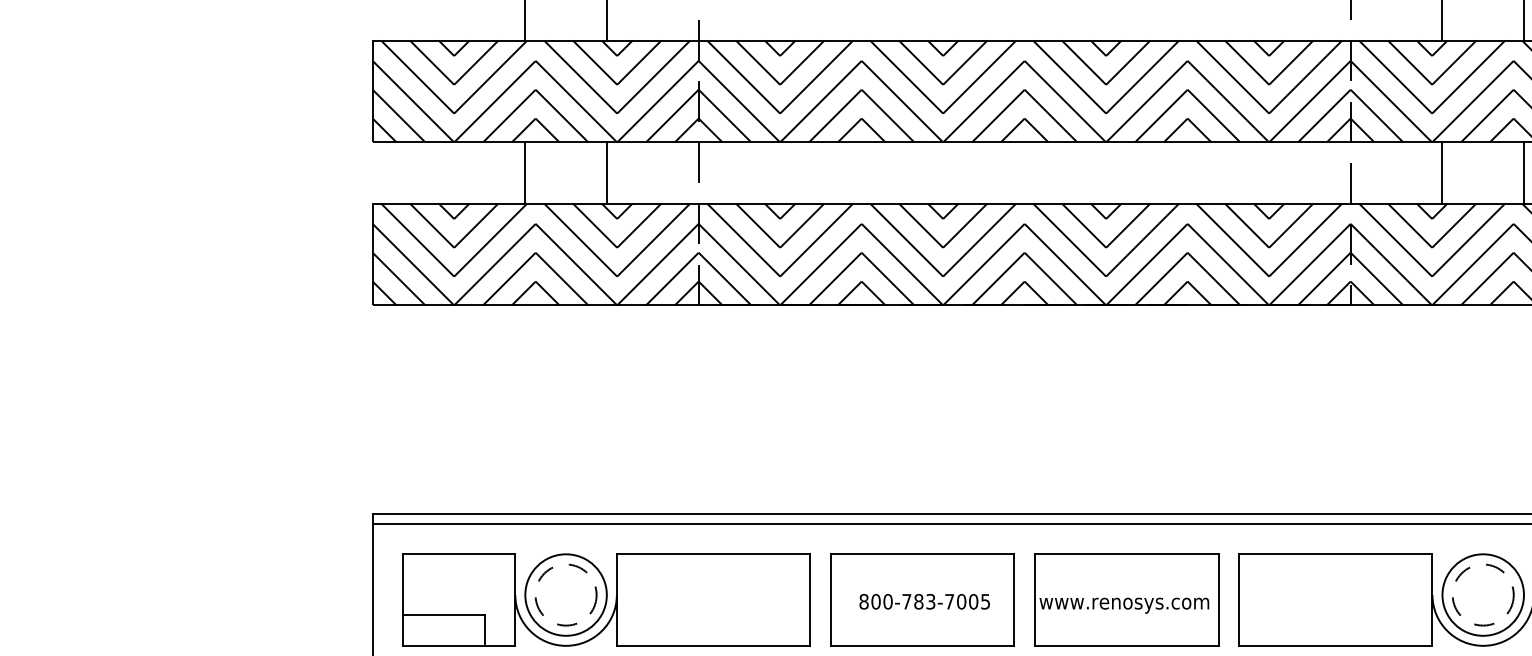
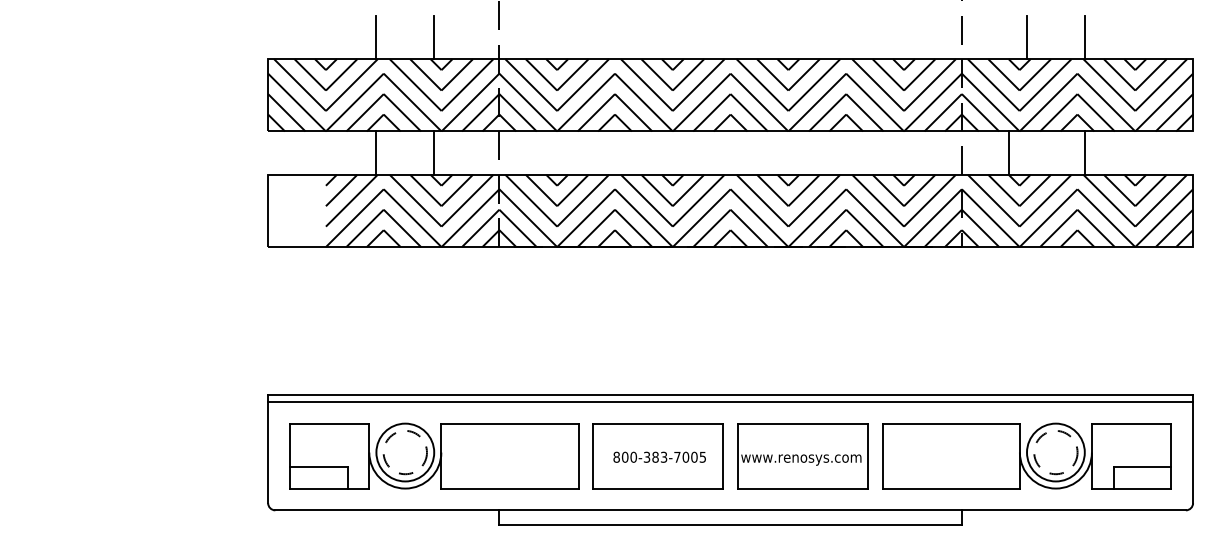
line: (1443, 172) -> (1009, 152), moved
hatch: (412, 253) -> (296, 210), removed
text: (906, 600) -> (646, 456), 800-783-7005 -> 800-383-7005

